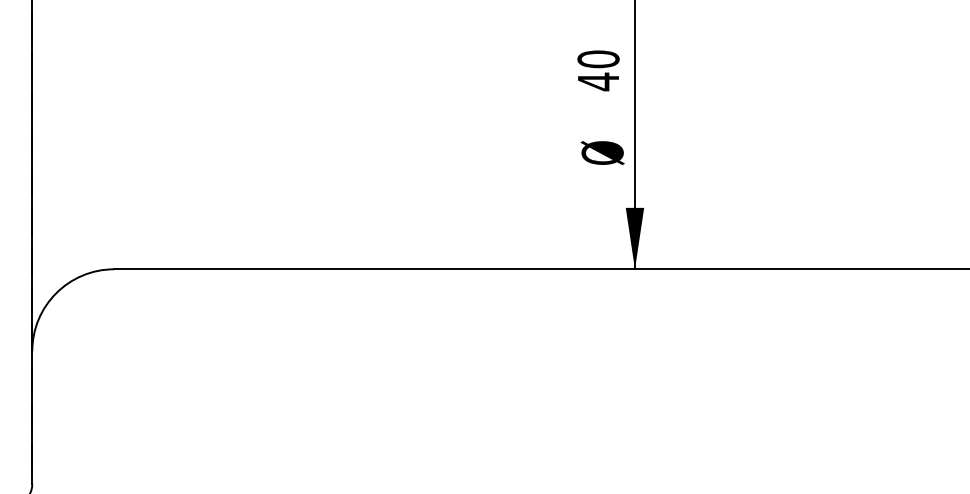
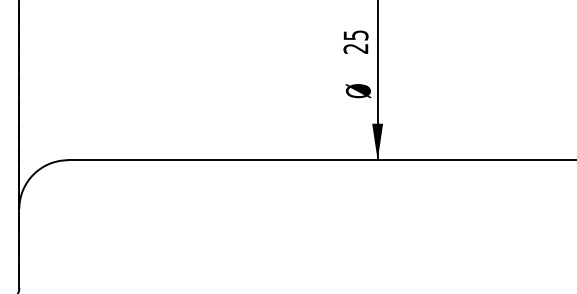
text: (597, 71) -> (355, 42), 40 -> 25

